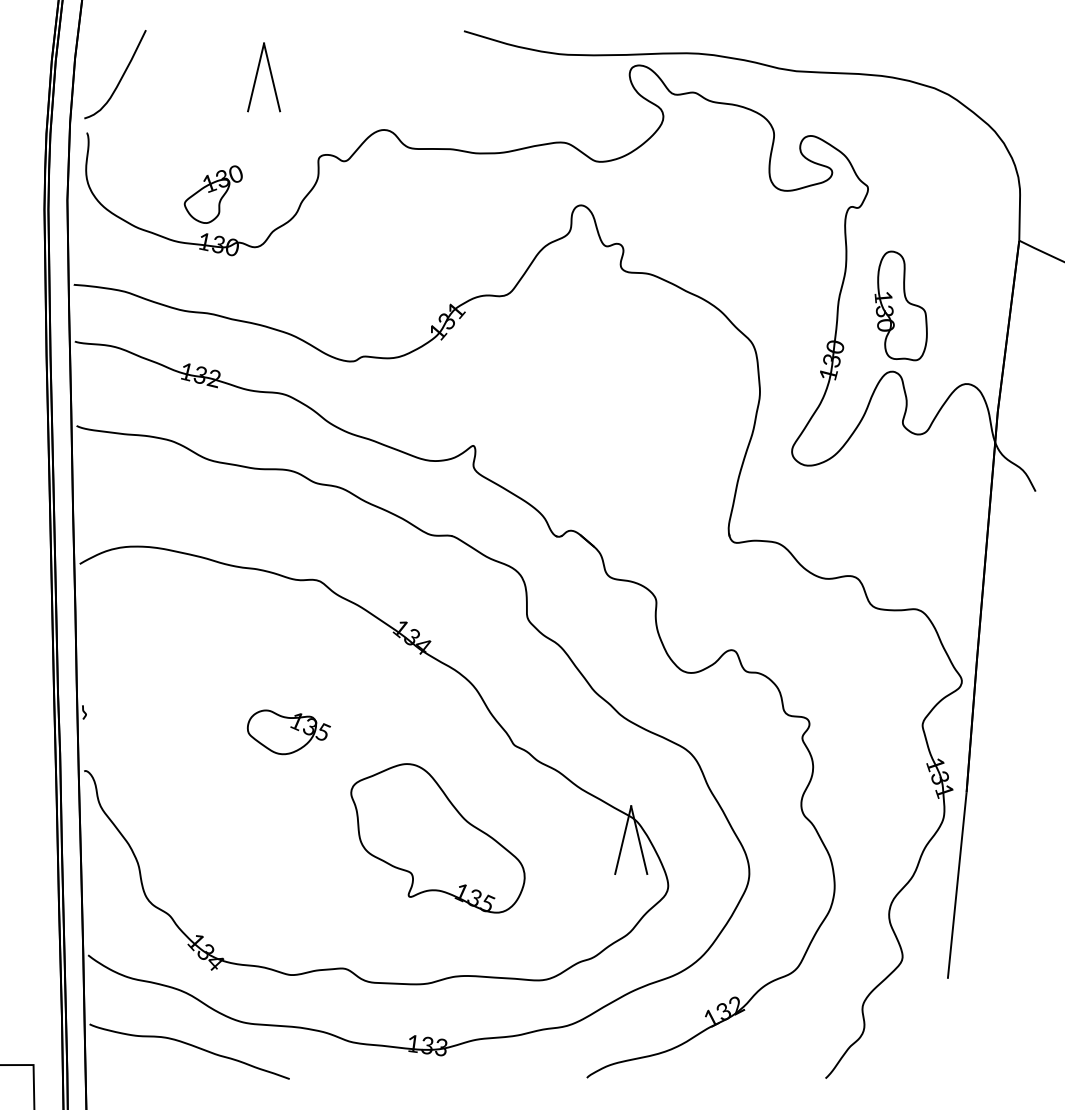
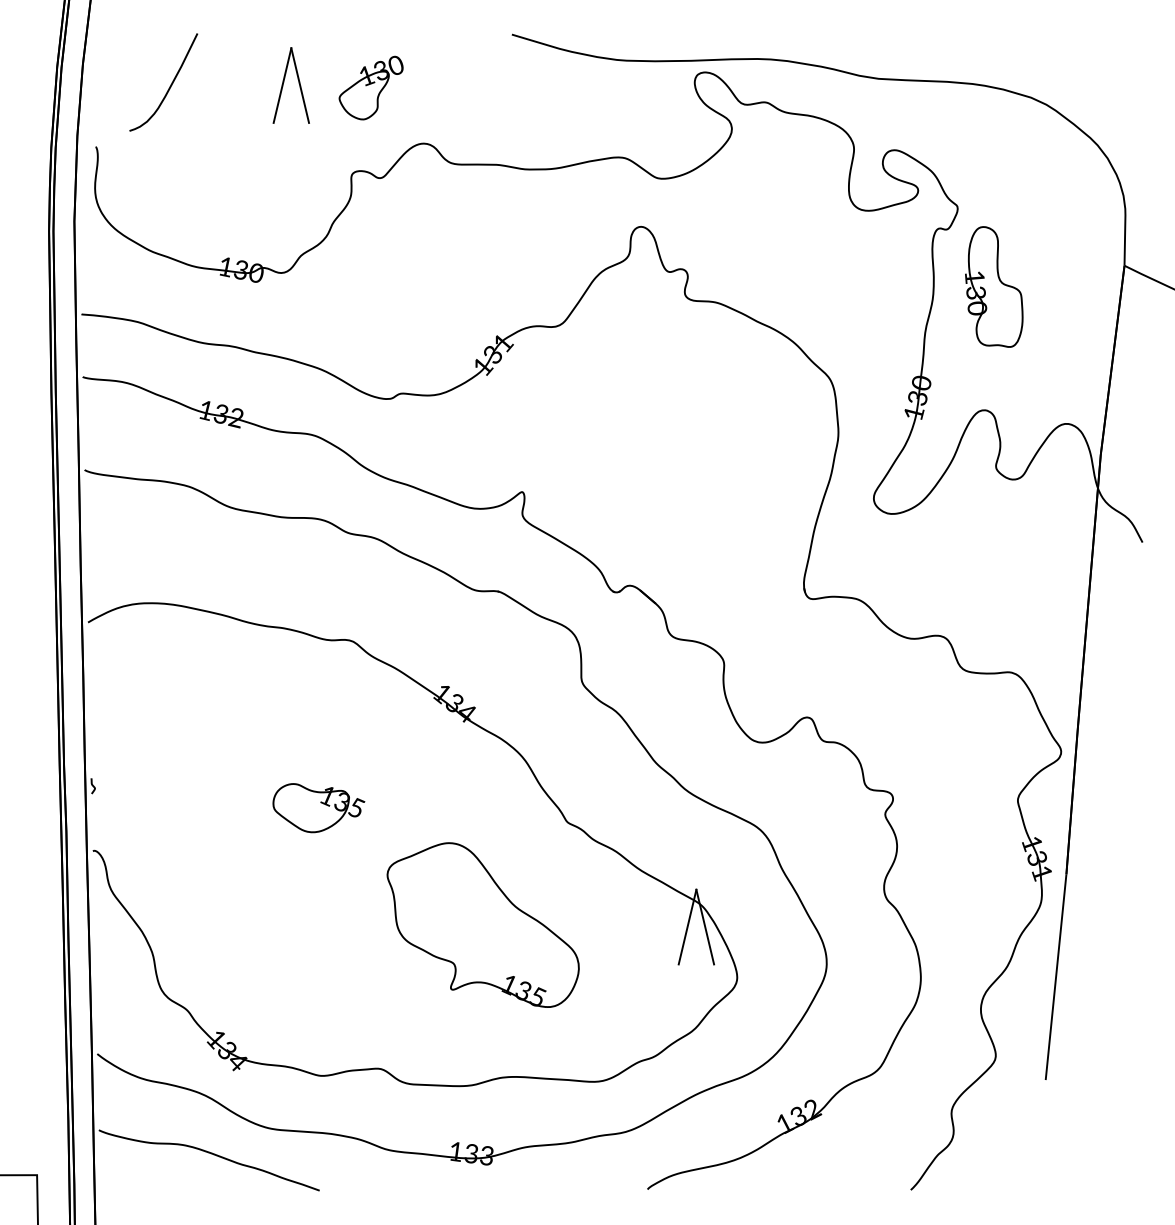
curve: (121, 76) -> (170, 84), moved
part: (212, 194) -> (370, 87), moved
part: (900, 305) -> (993, 286), moved

